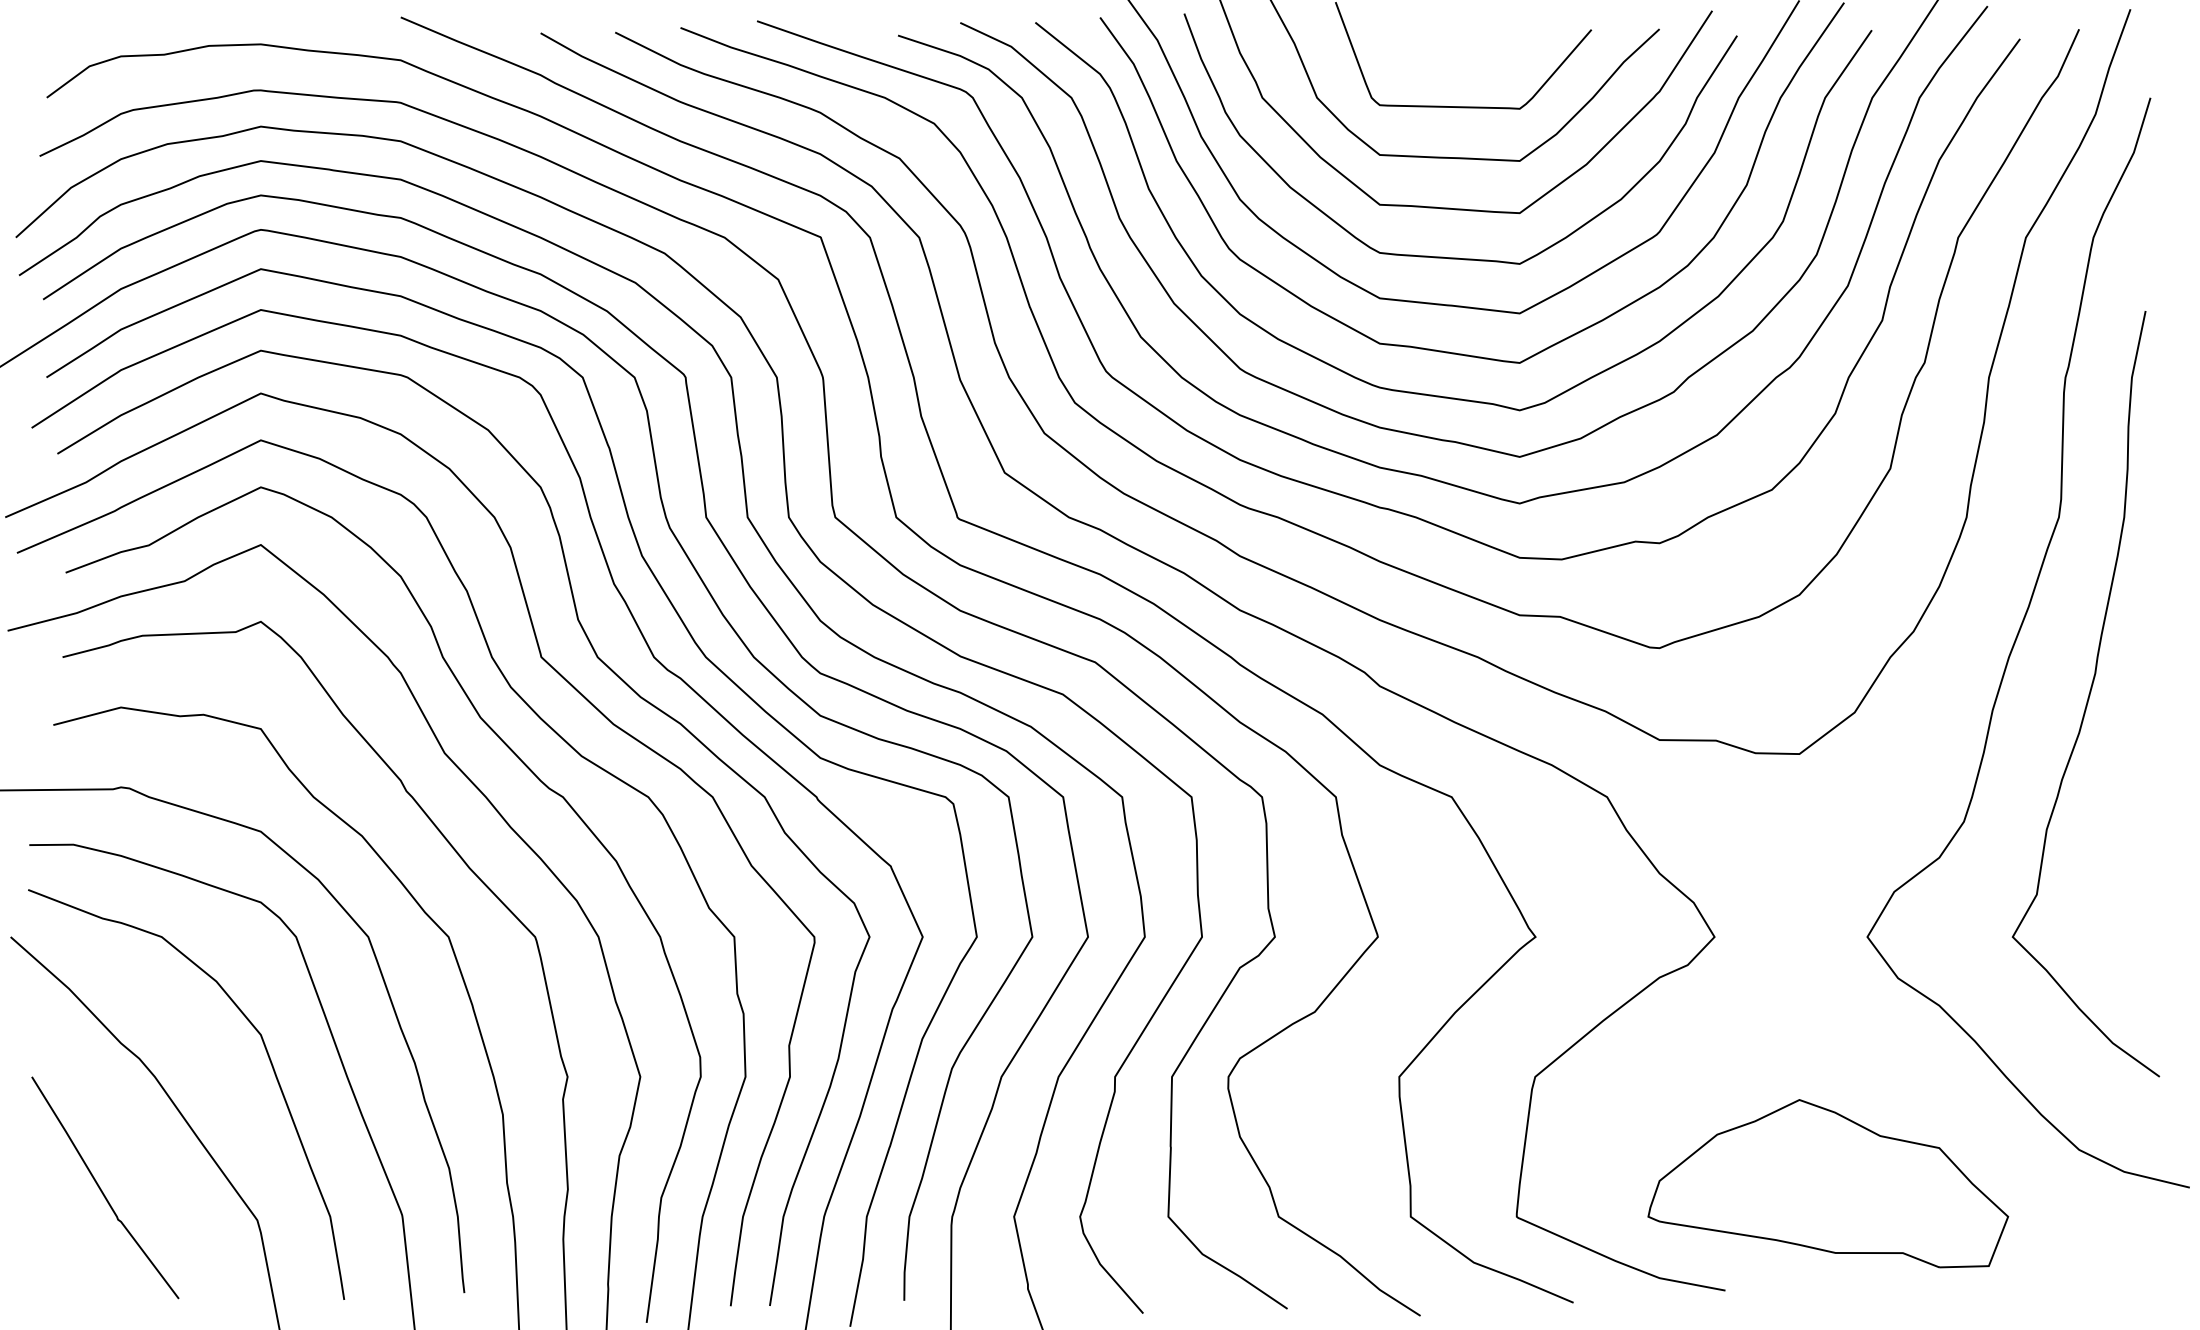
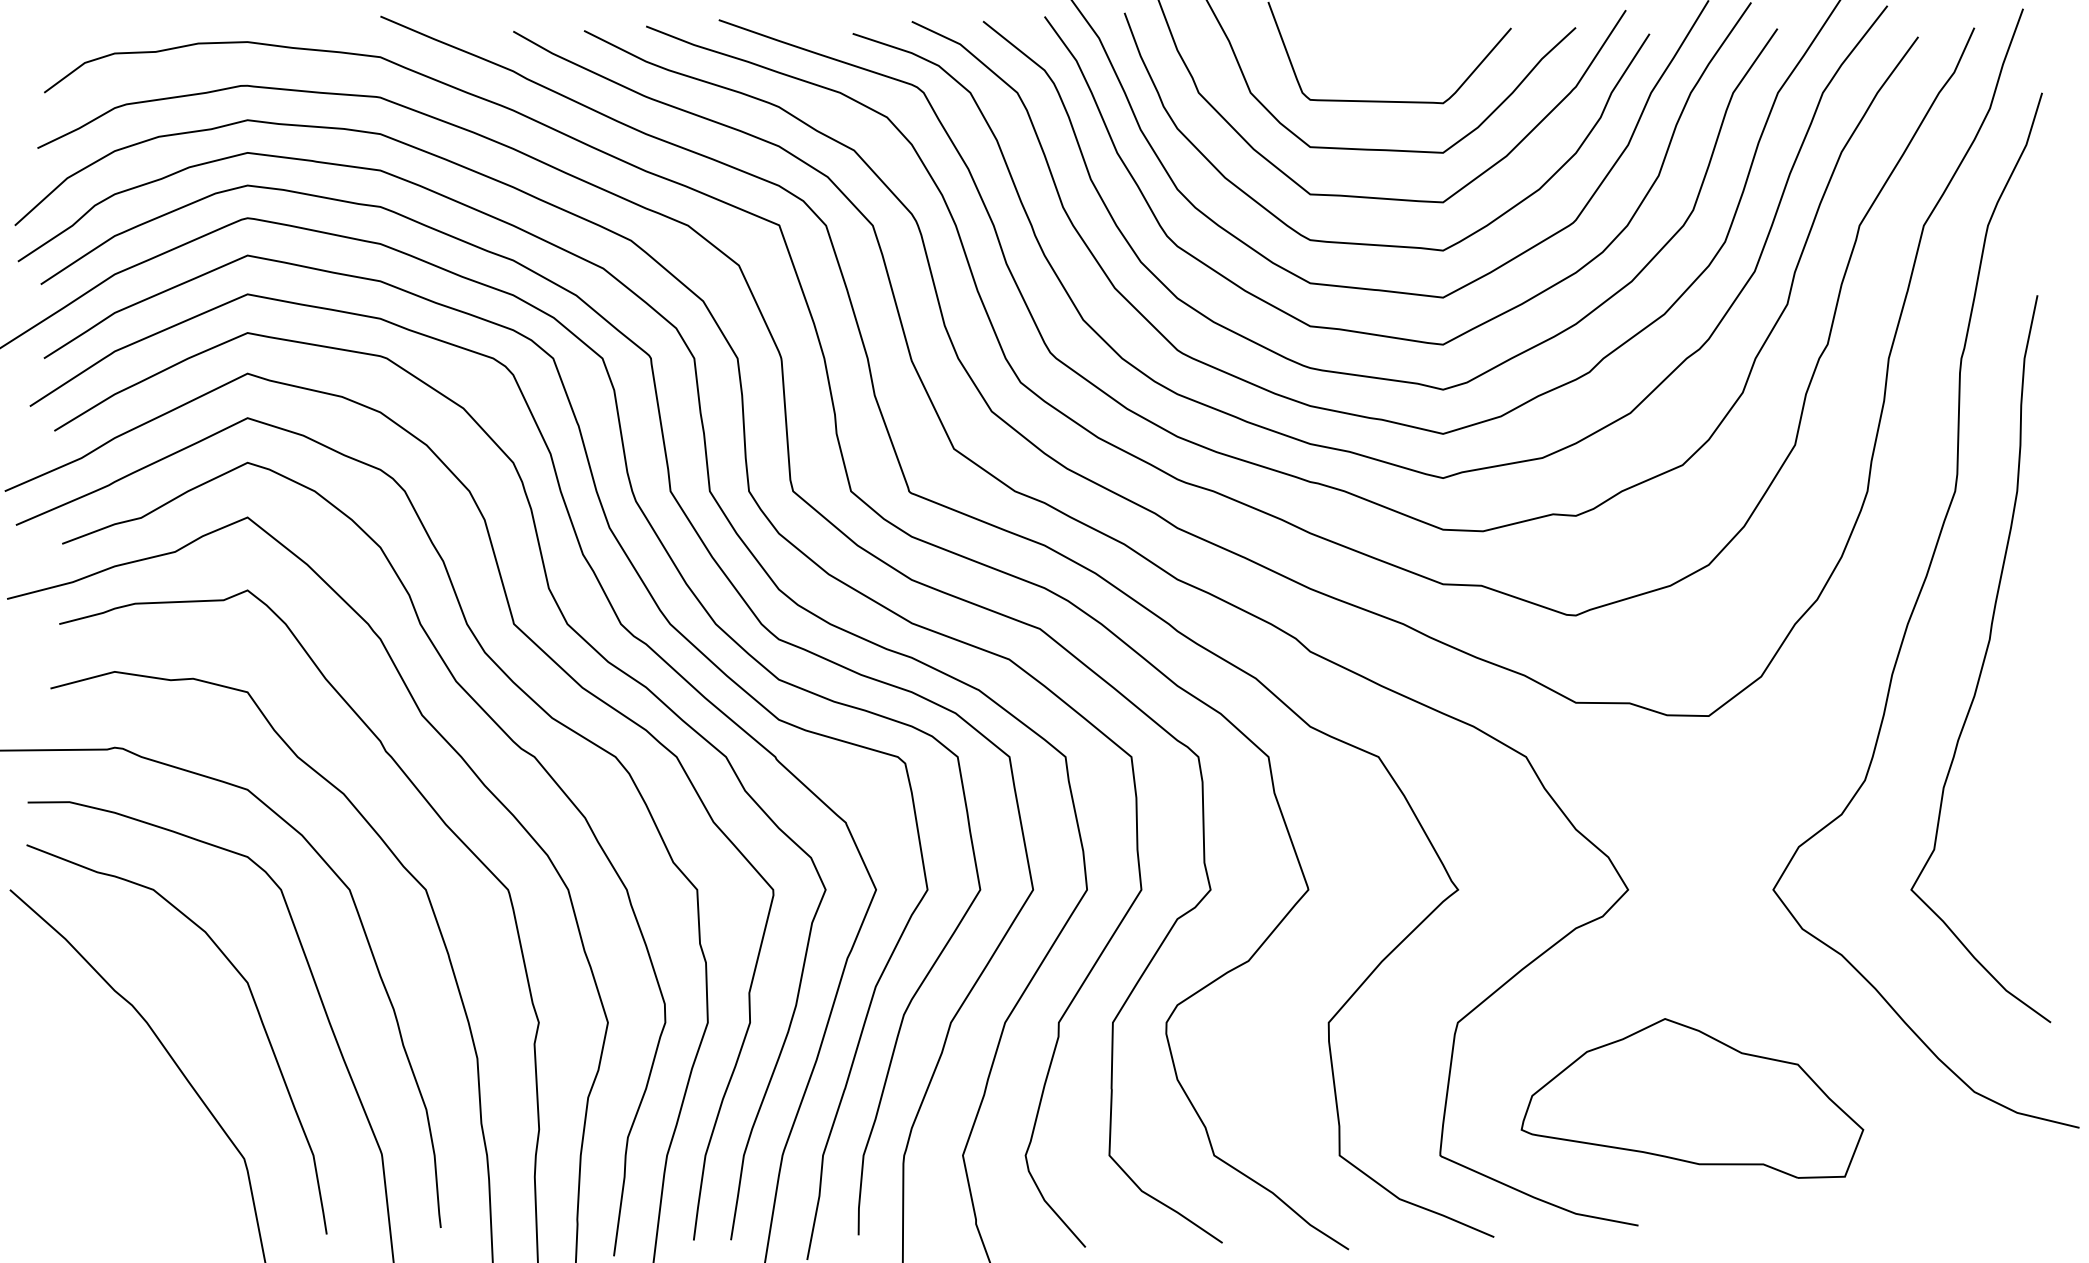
part: (1828, 1183) -> (1692, 1098), moved
curve: (101, 1188) -> (96, 1128), removed

